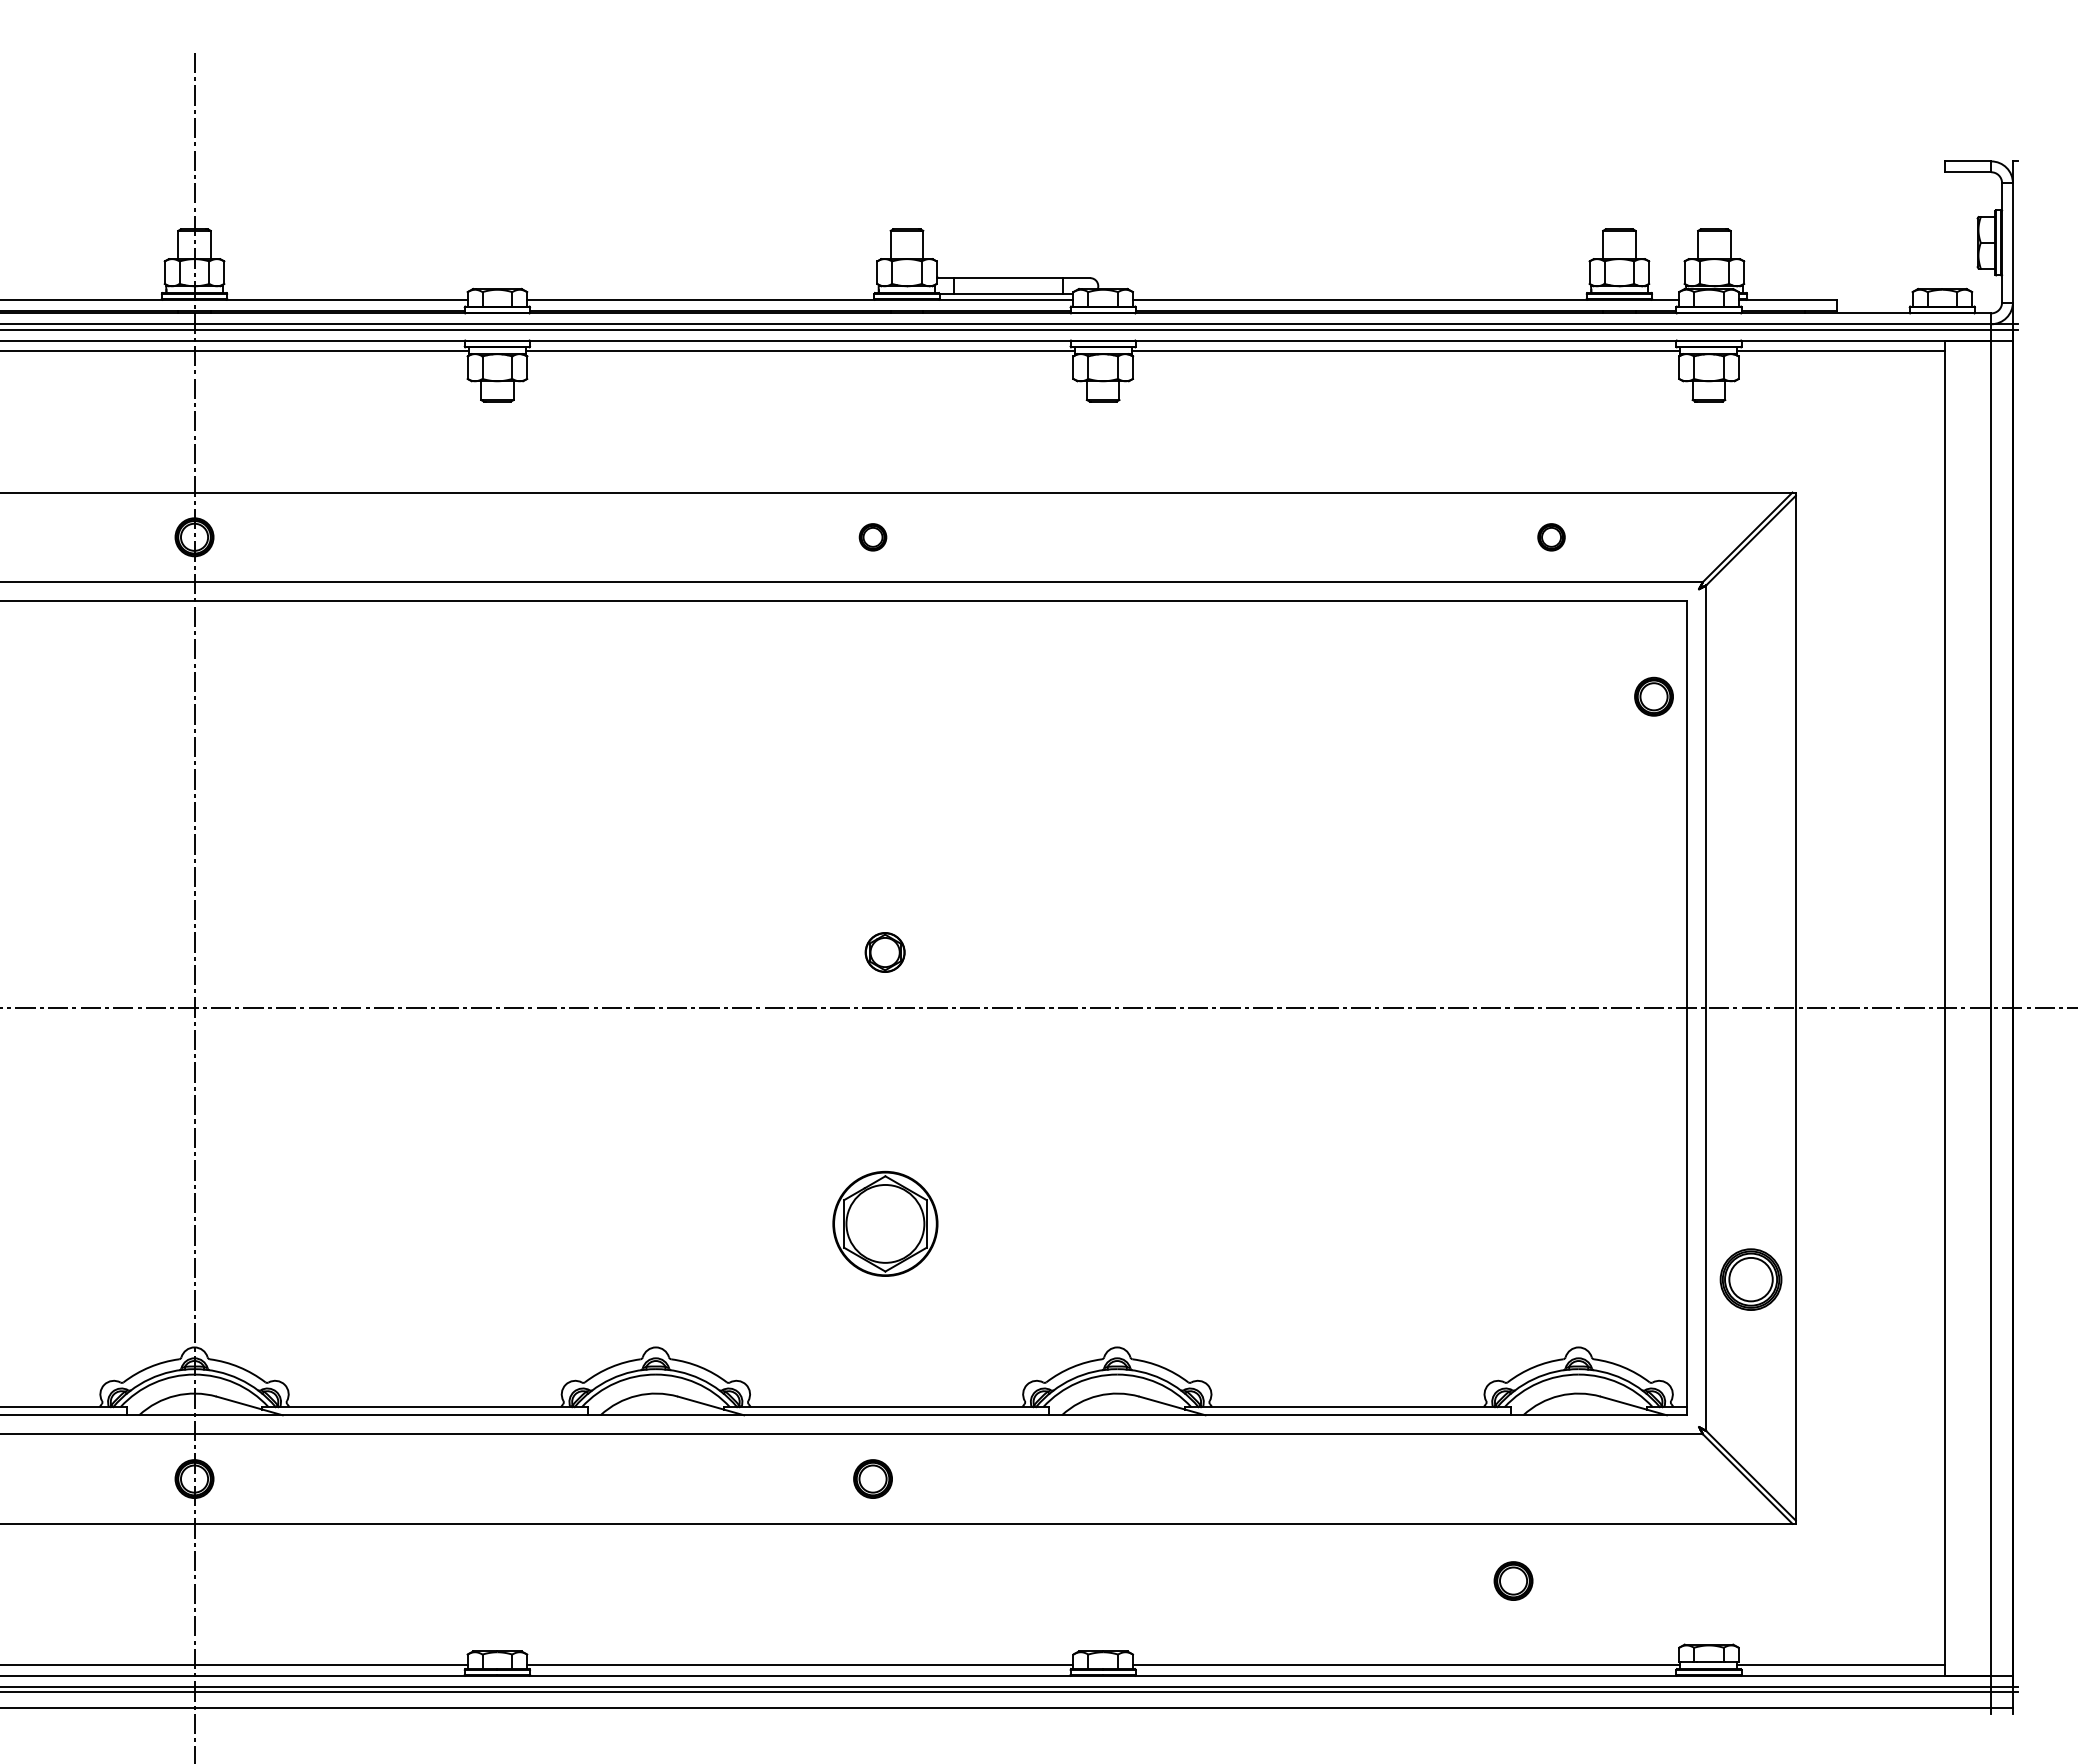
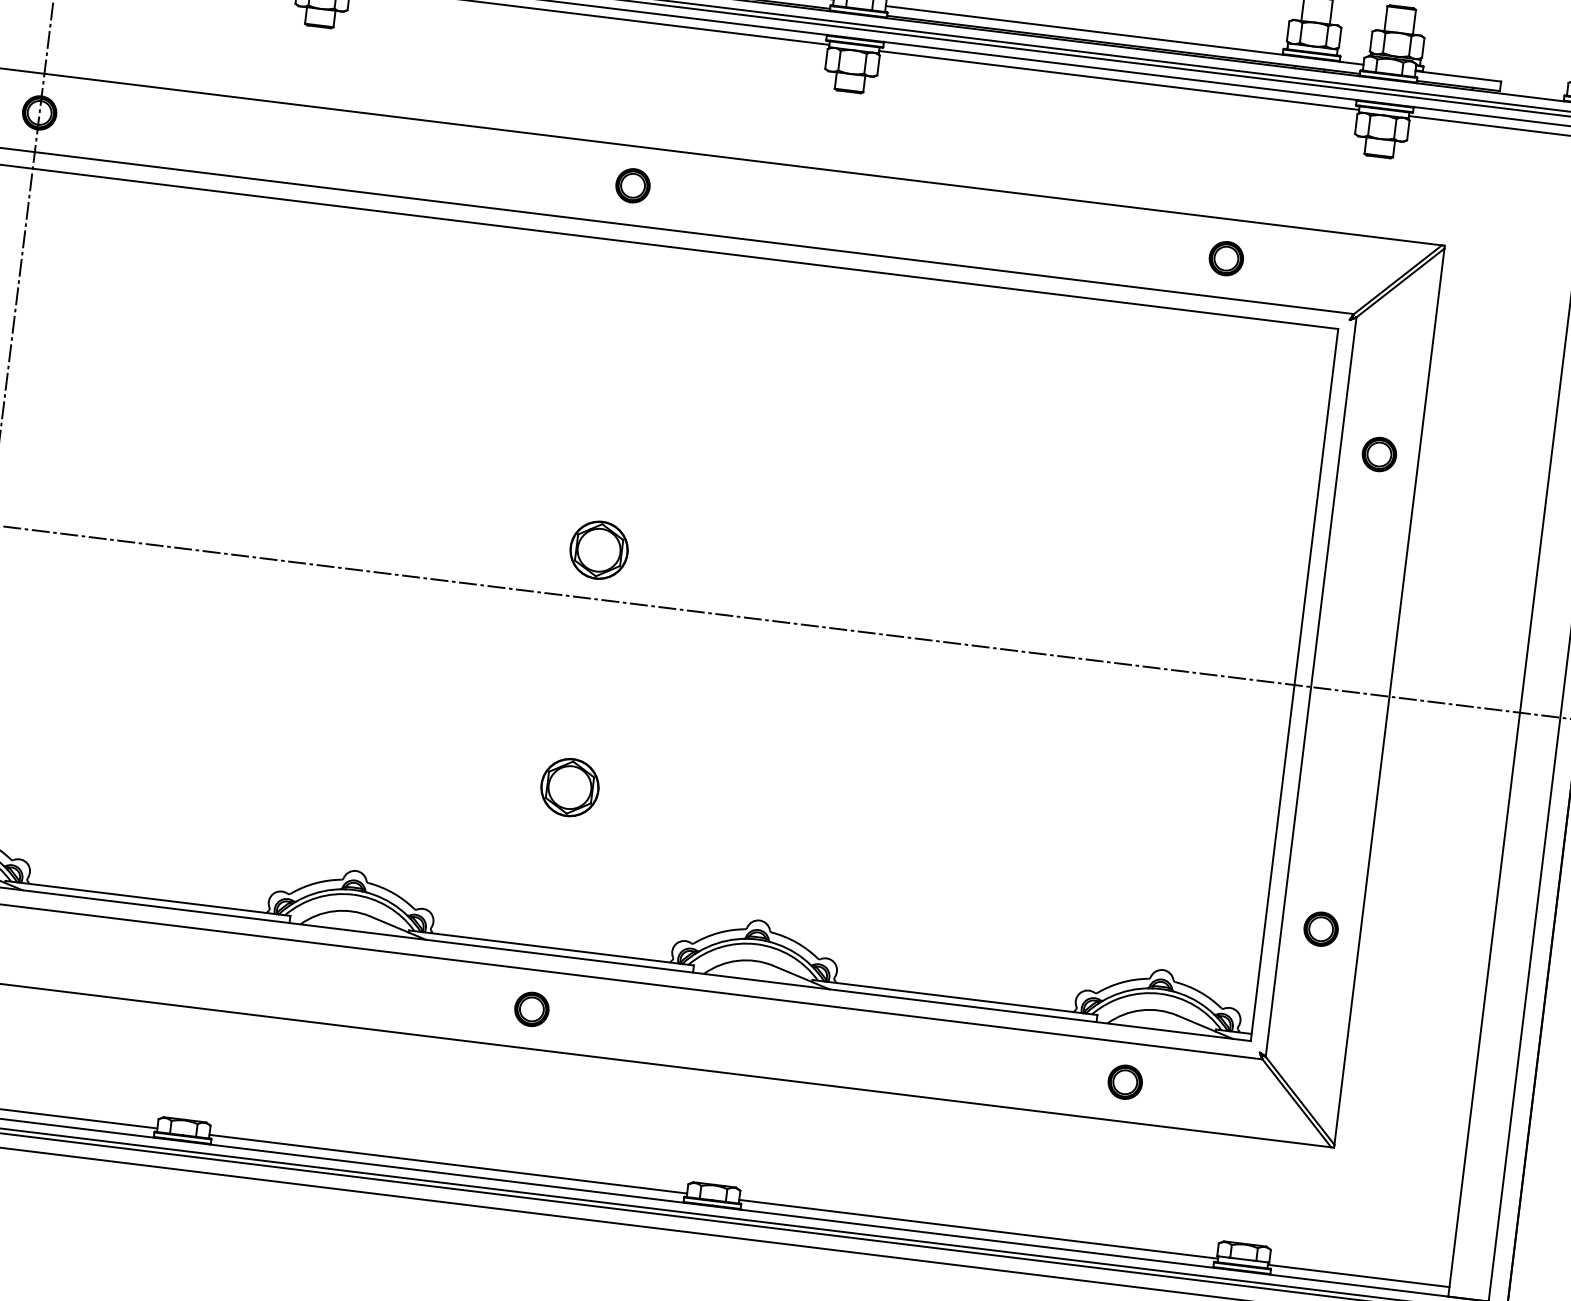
part: (872, 537) -> (632, 185), size x1.43
part: (1551, 537) -> (1226, 258), size x1.43
part: (1653, 696) -> (1379, 454), moved
part: (884, 952) -> (598, 550), size x1.67
part: (884, 1223) -> (569, 787), size x0.62
part: (1750, 1279) -> (1320, 929), size x0.62
part: (1513, 1580) -> (1125, 1081), moved

